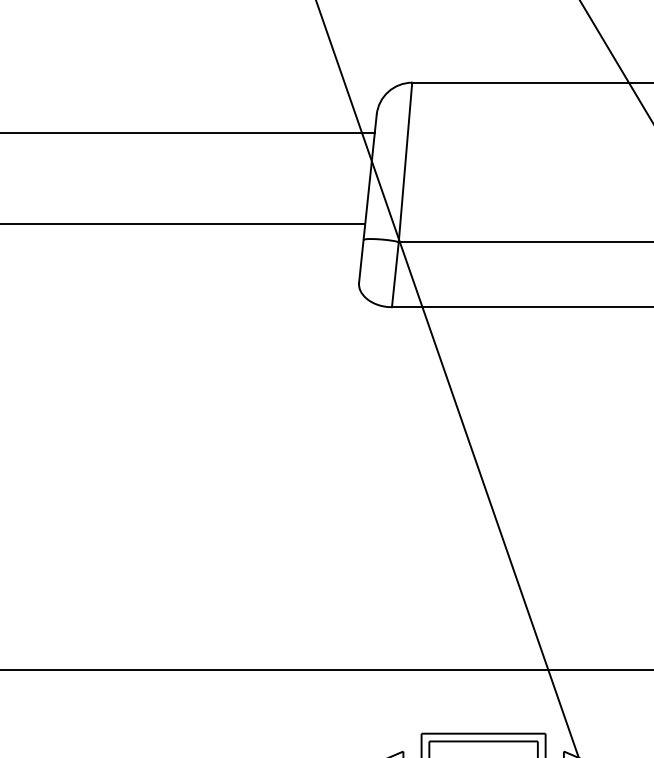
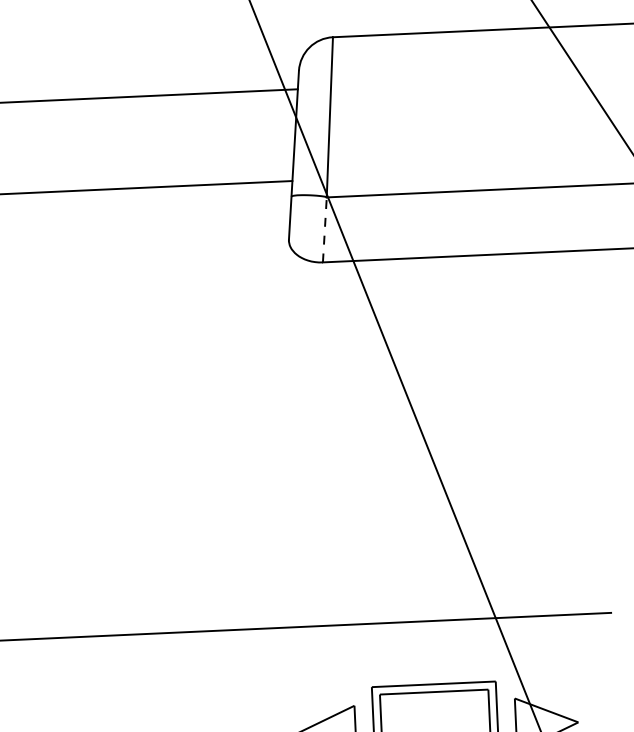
line: (395, 274) -> (324, 229), solid -> dashed

